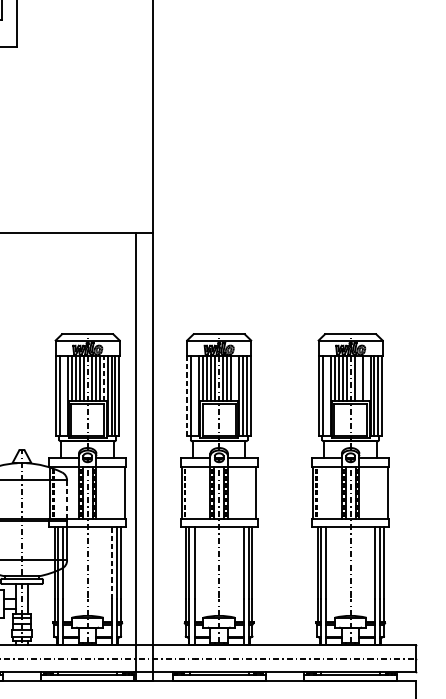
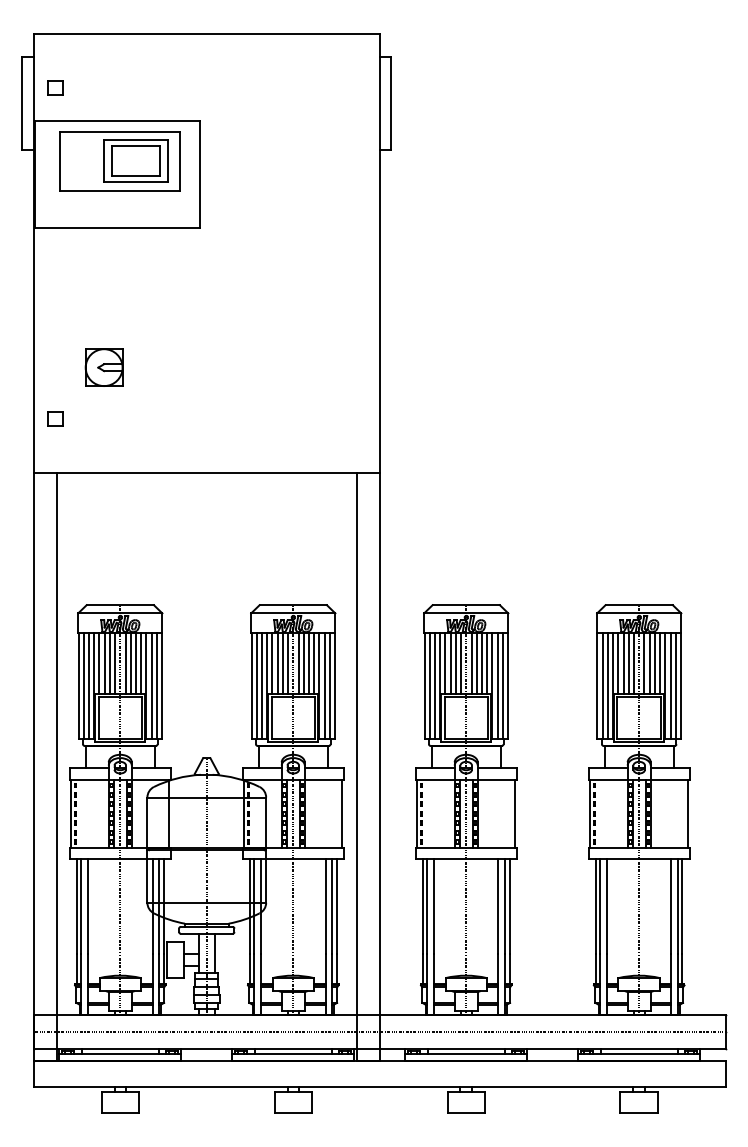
line: (103, 377) -> (314, 662), dashed -> solid
line: (235, 378) -> (487, 663), added
line: (358, 378) -> (649, 663), added
line: (366, 378) -> (660, 663), added
line: (63, 395) -> (261, 685), added
line: (195, 395) -> (434, 685), added
line: (326, 395) -> (607, 685), added
line: (187, 396) -> (424, 686), dashed -> solid
line: (67, 499) -> (266, 822), dashed -> solid
line: (112, 563) -> (325, 906), dashed -> solid

